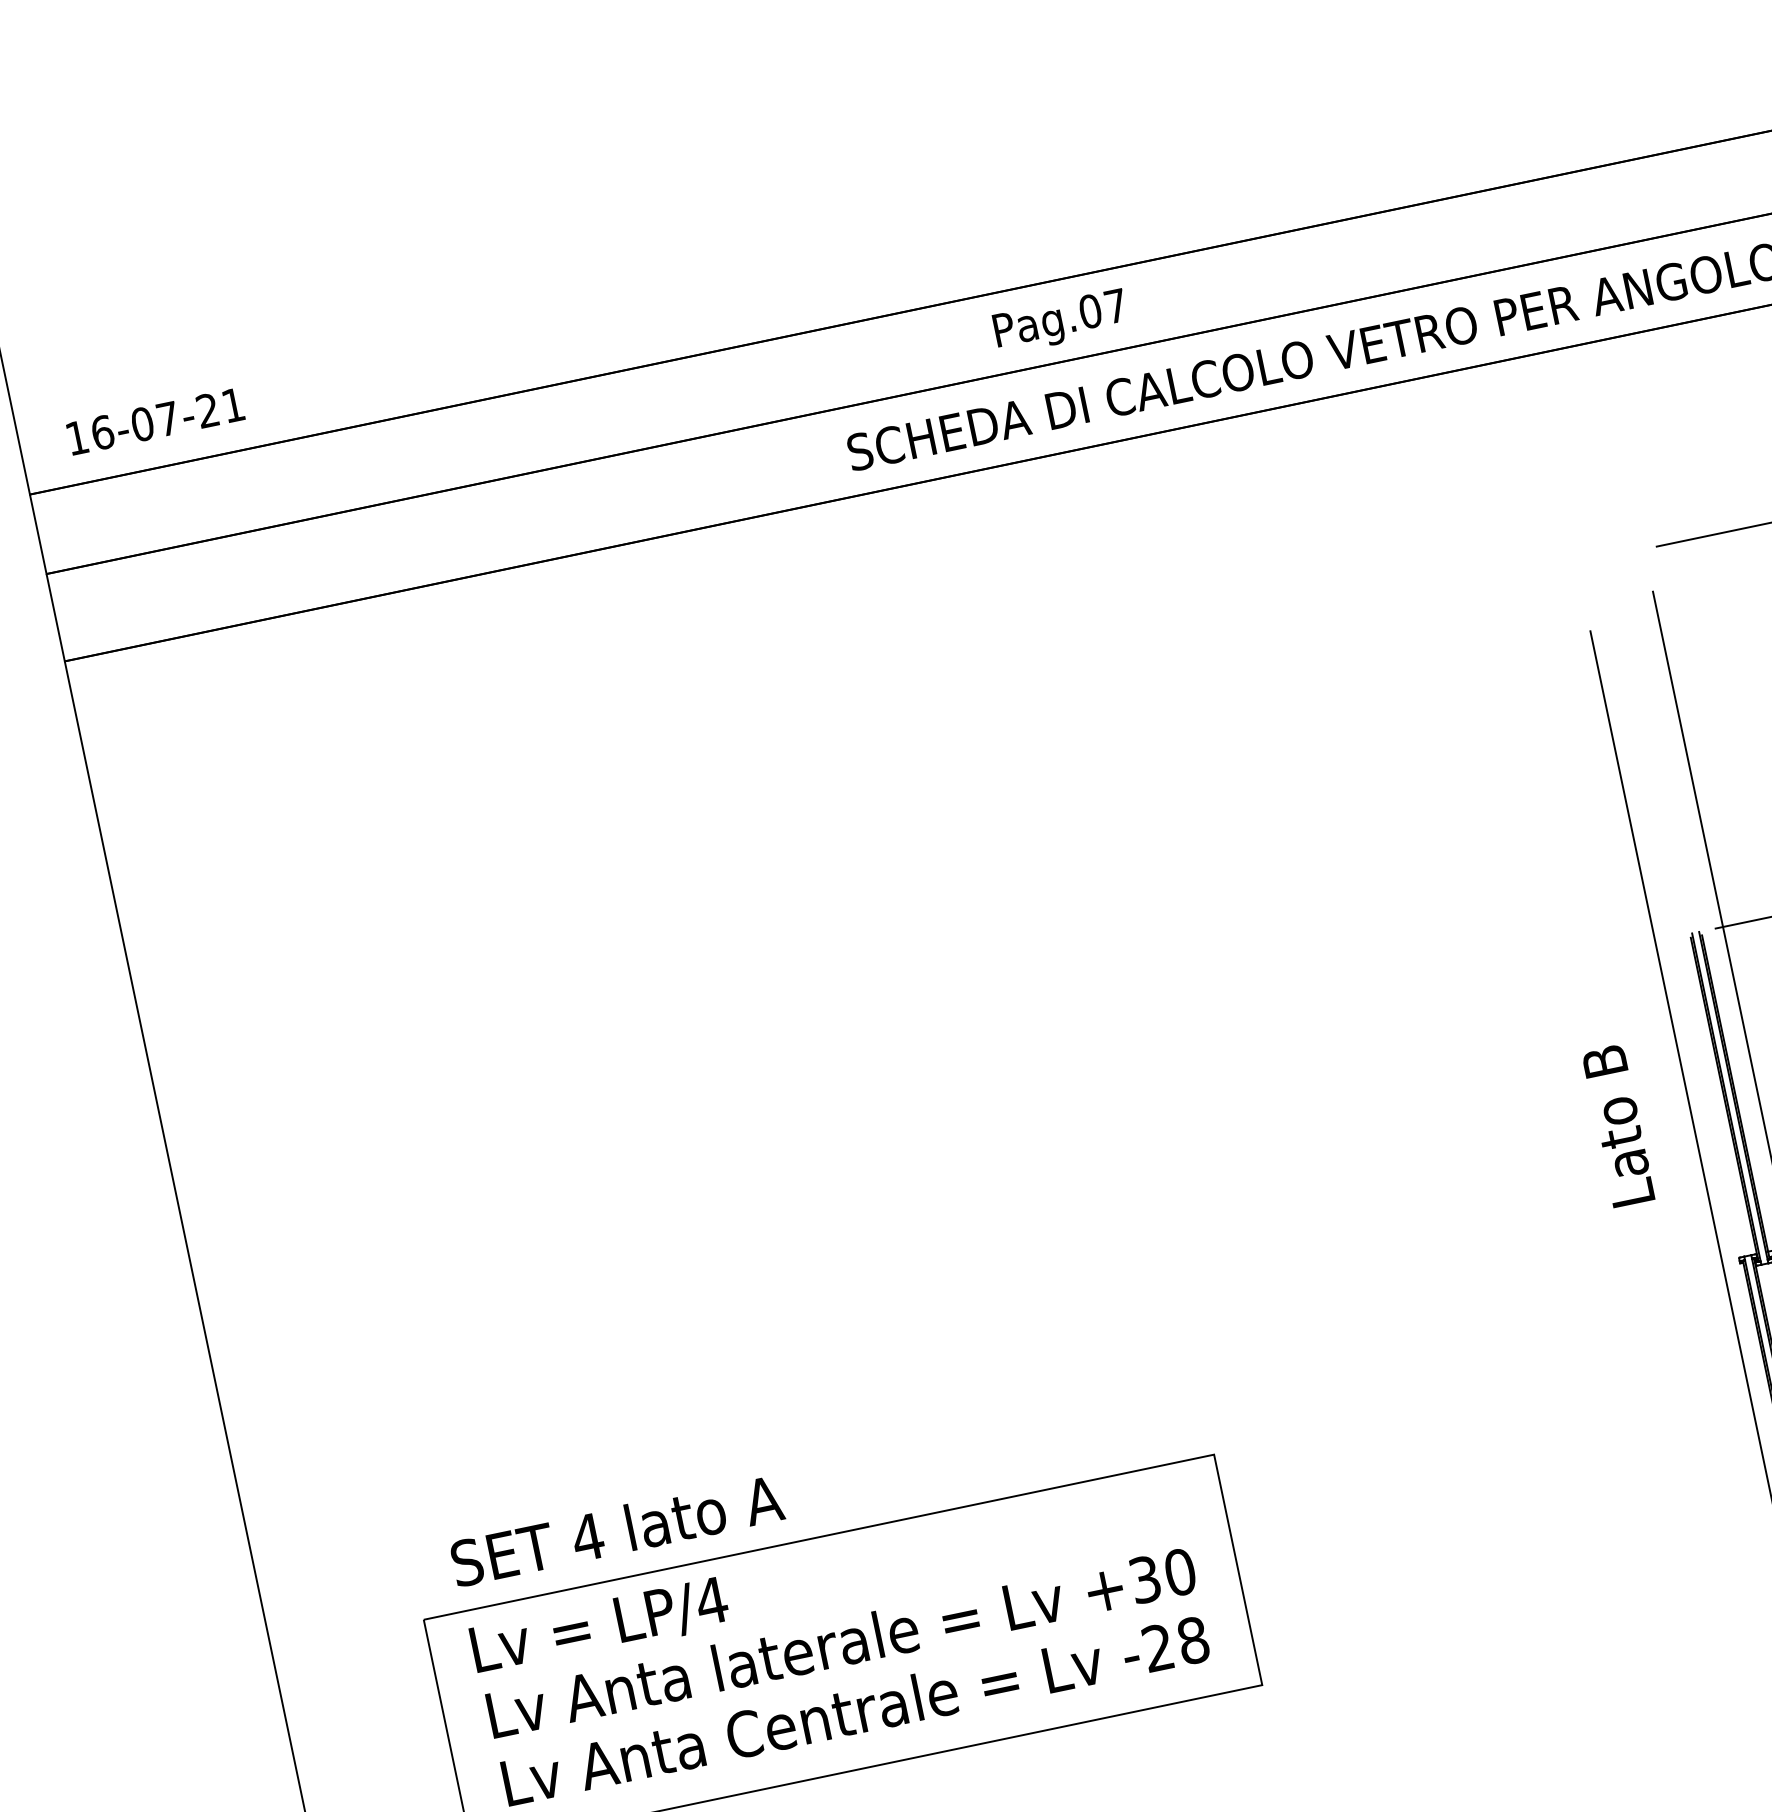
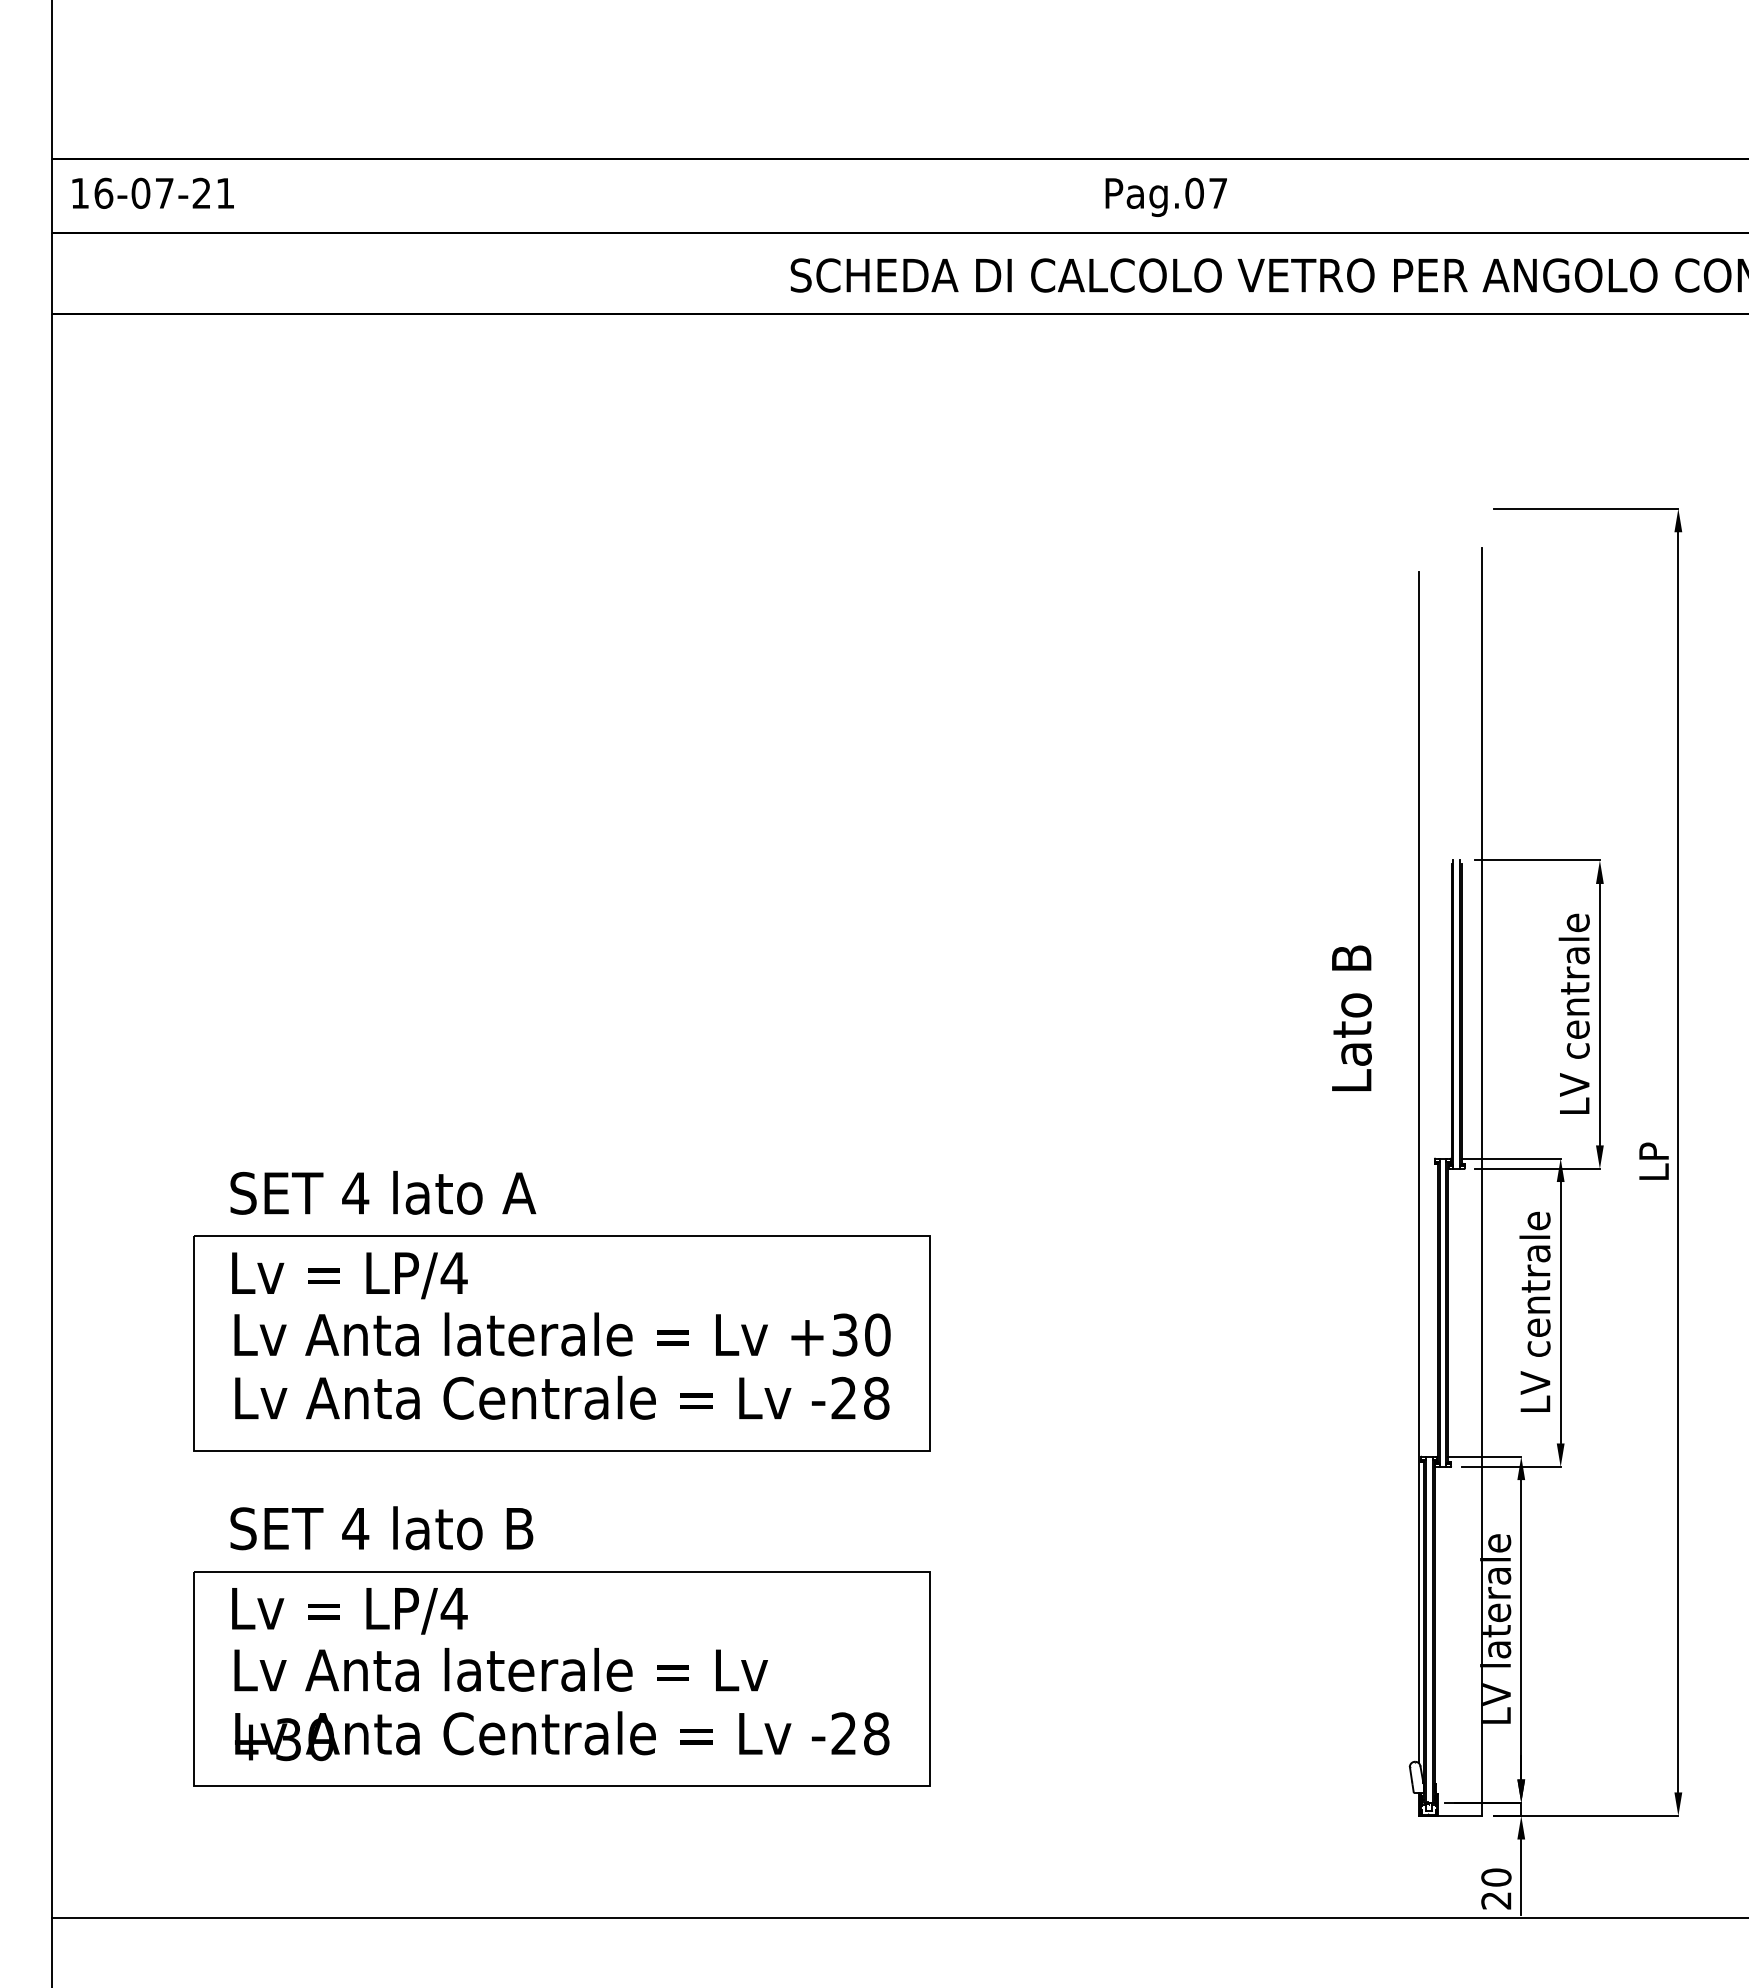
text: (1059, 321) -> (1165, 196), moved
text: (154, 420) -> (152, 192), moved

